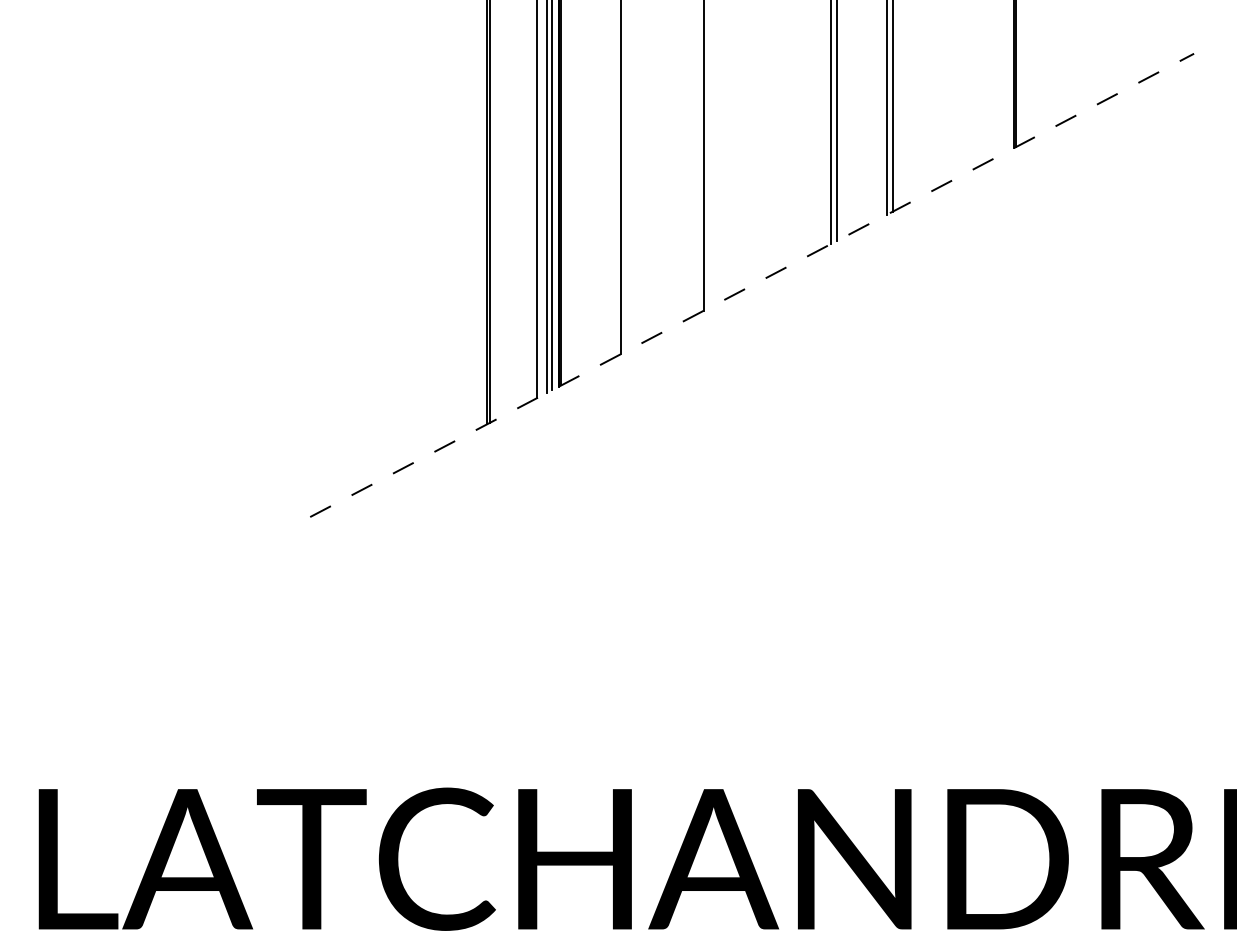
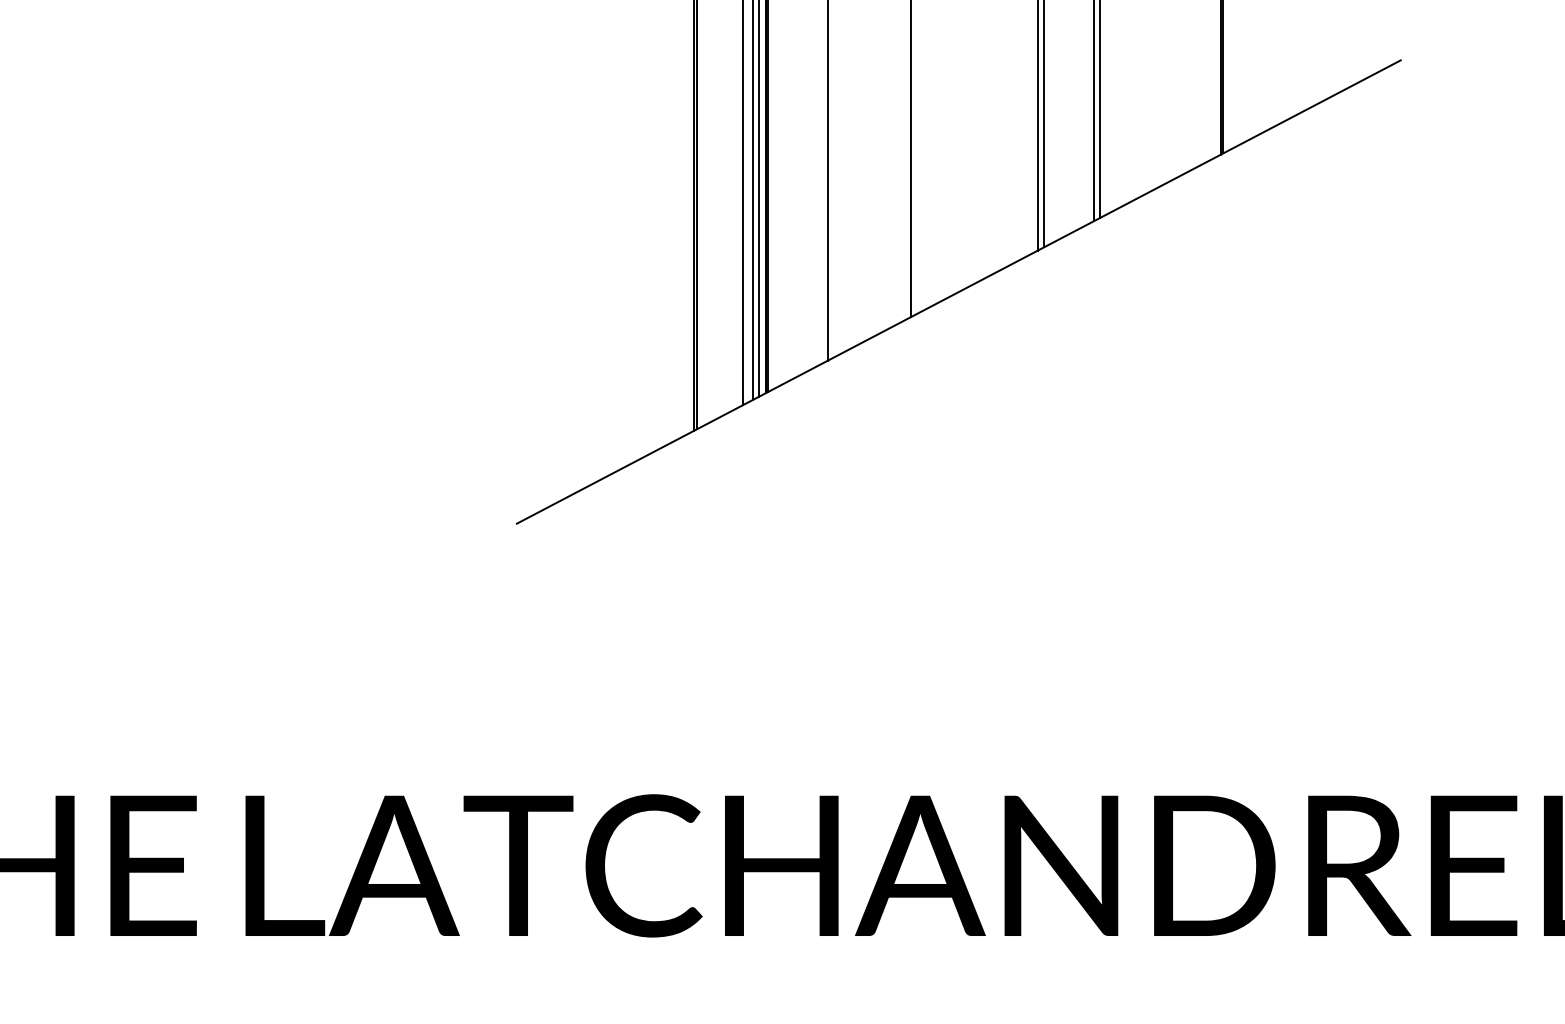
line: (751, 285) -> (958, 292), dashed -> solid

